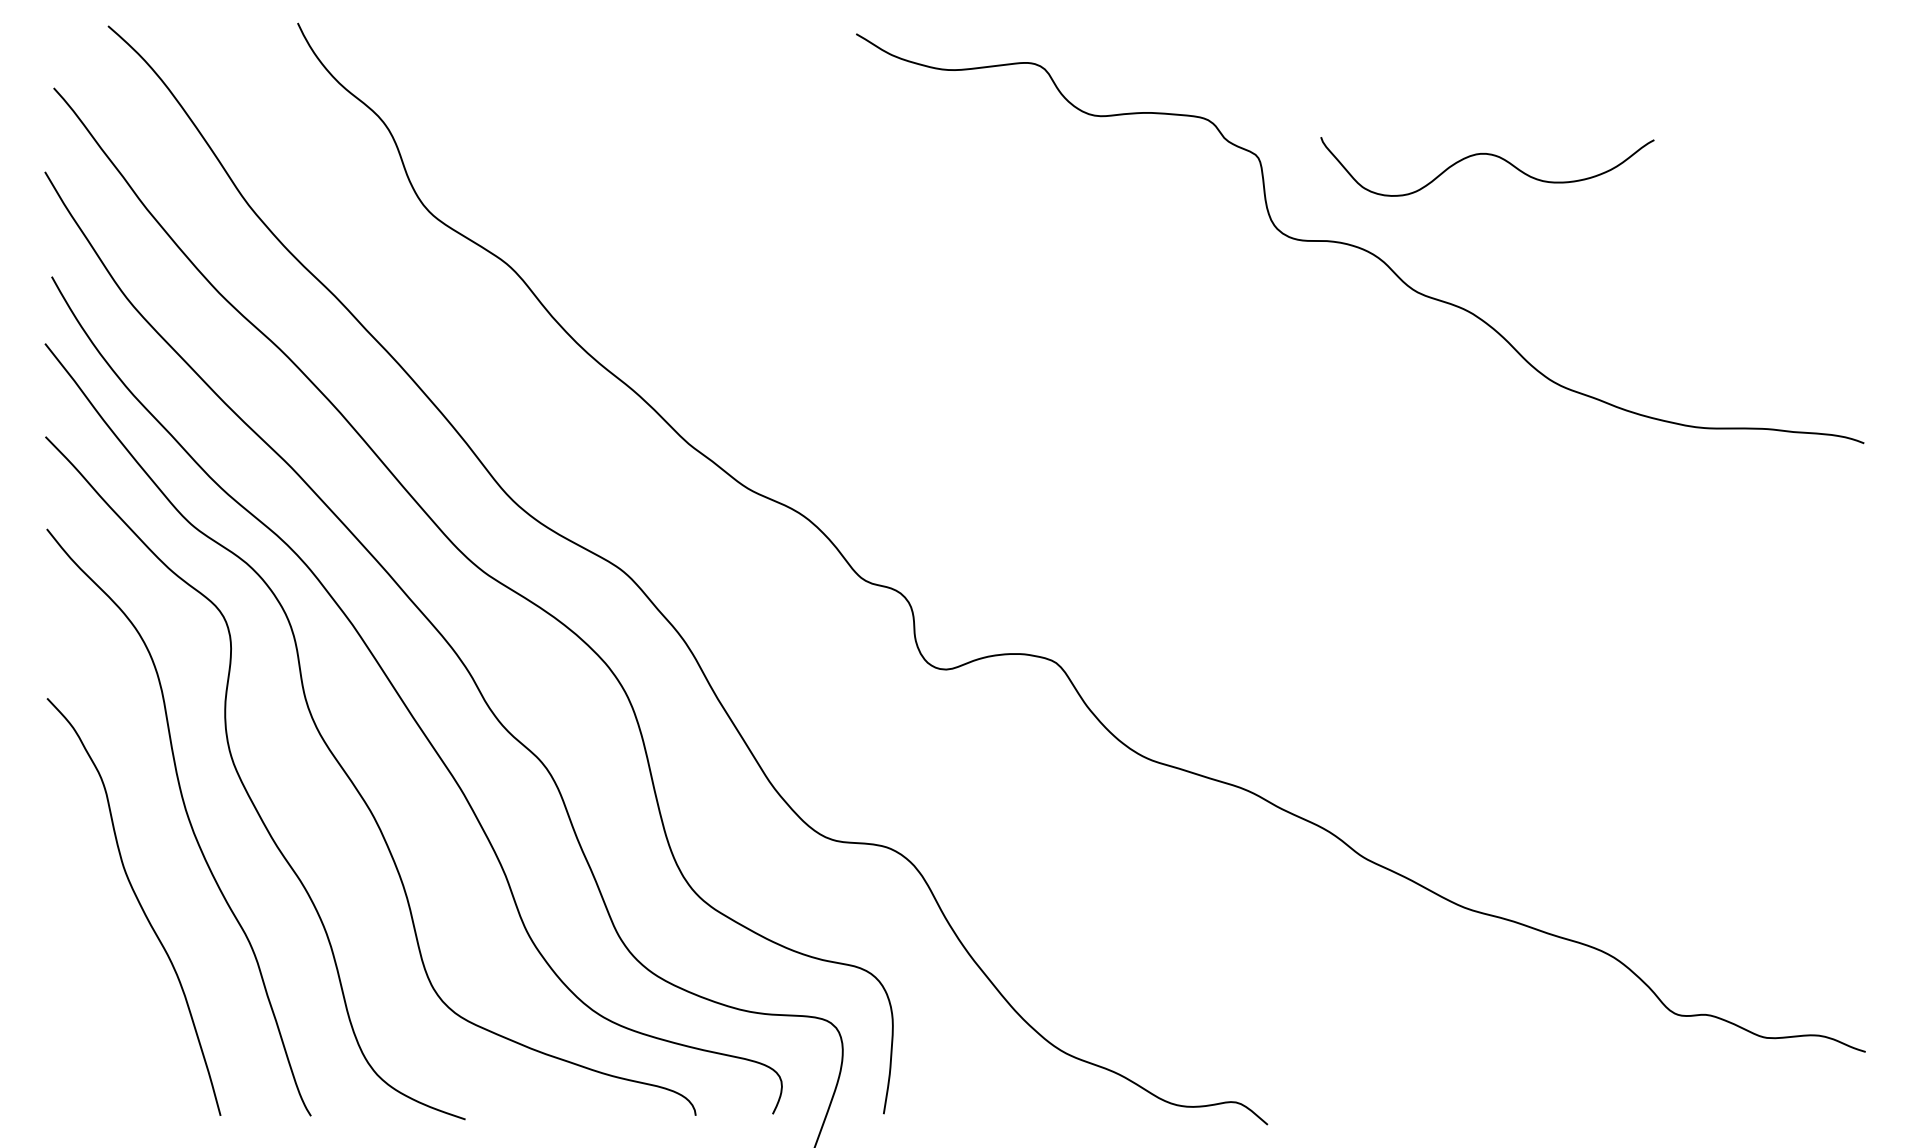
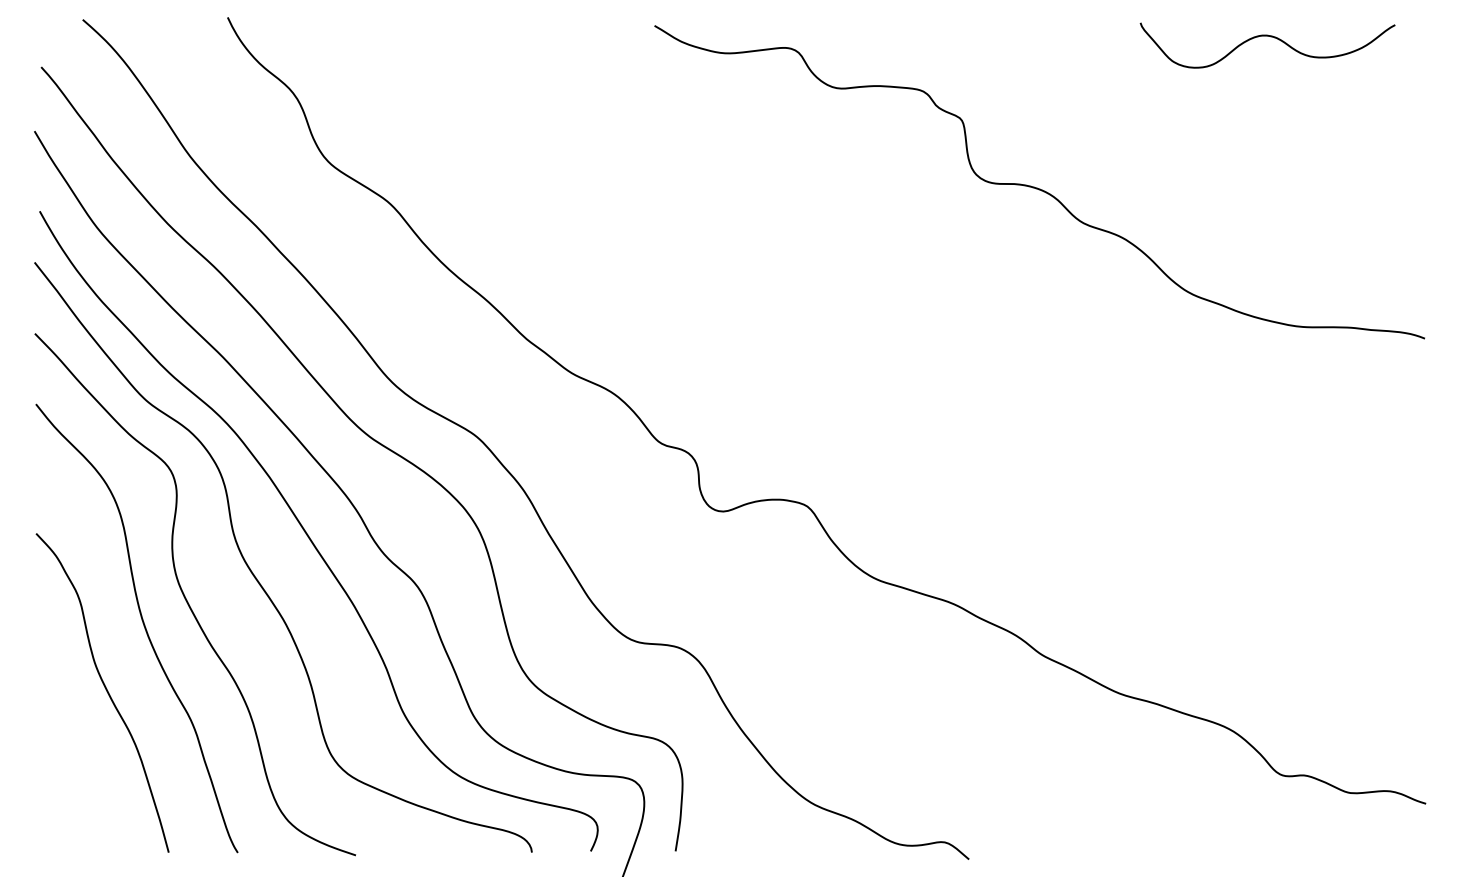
curve: (1488, 155) -> (1268, 36), moved

